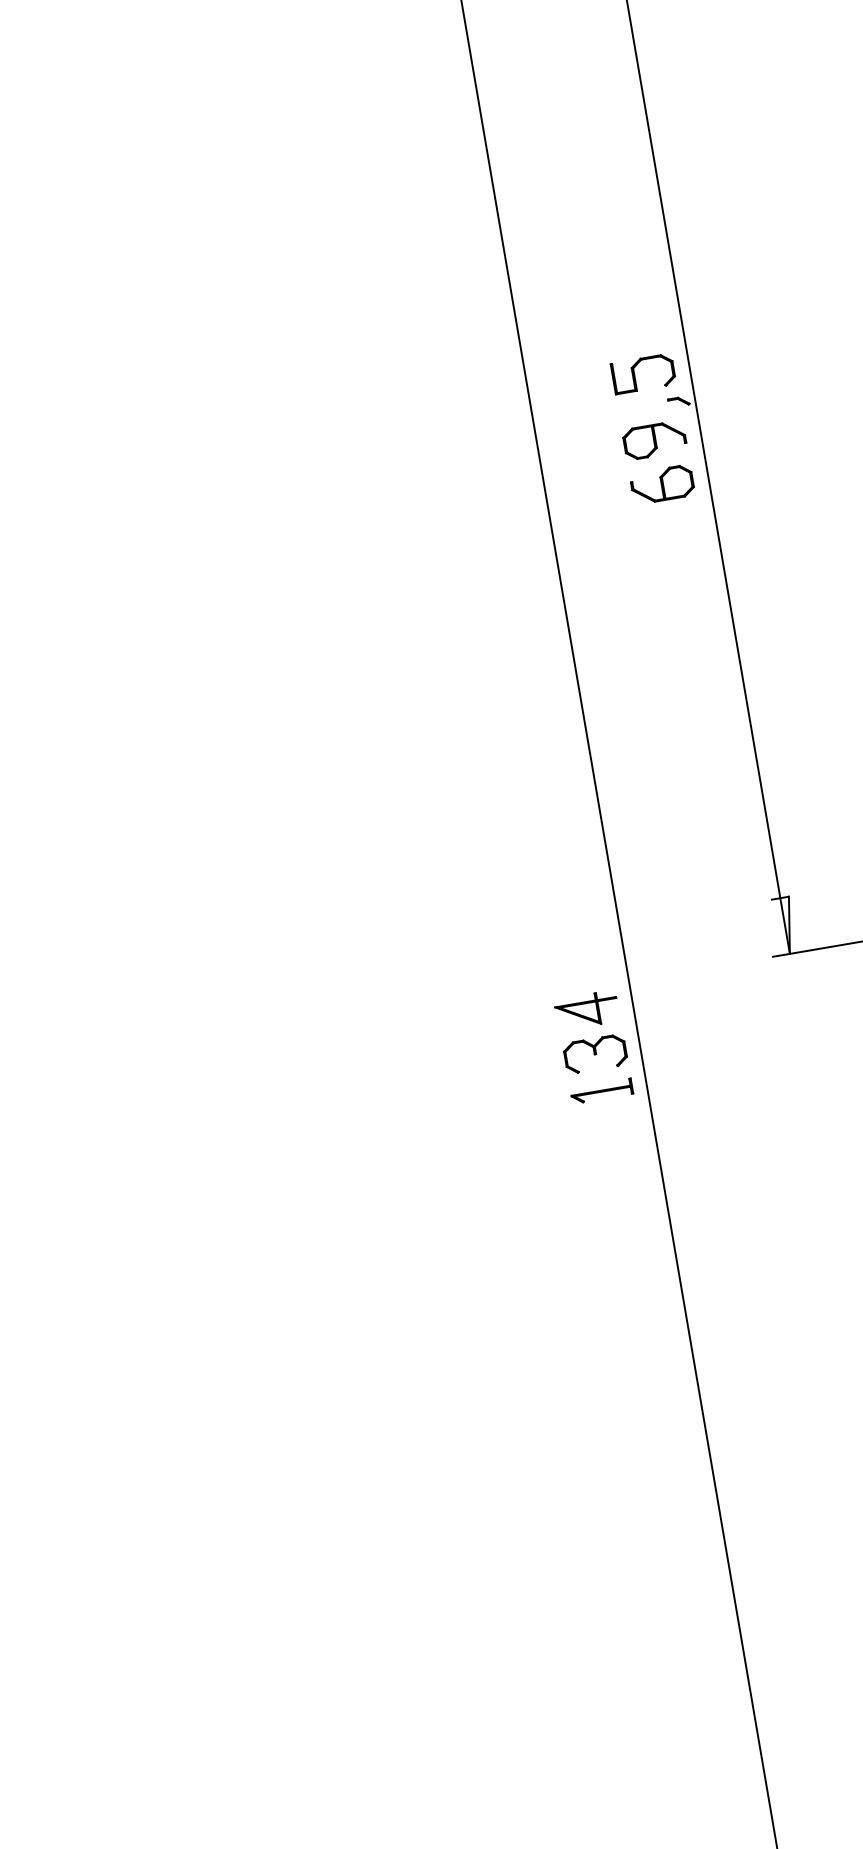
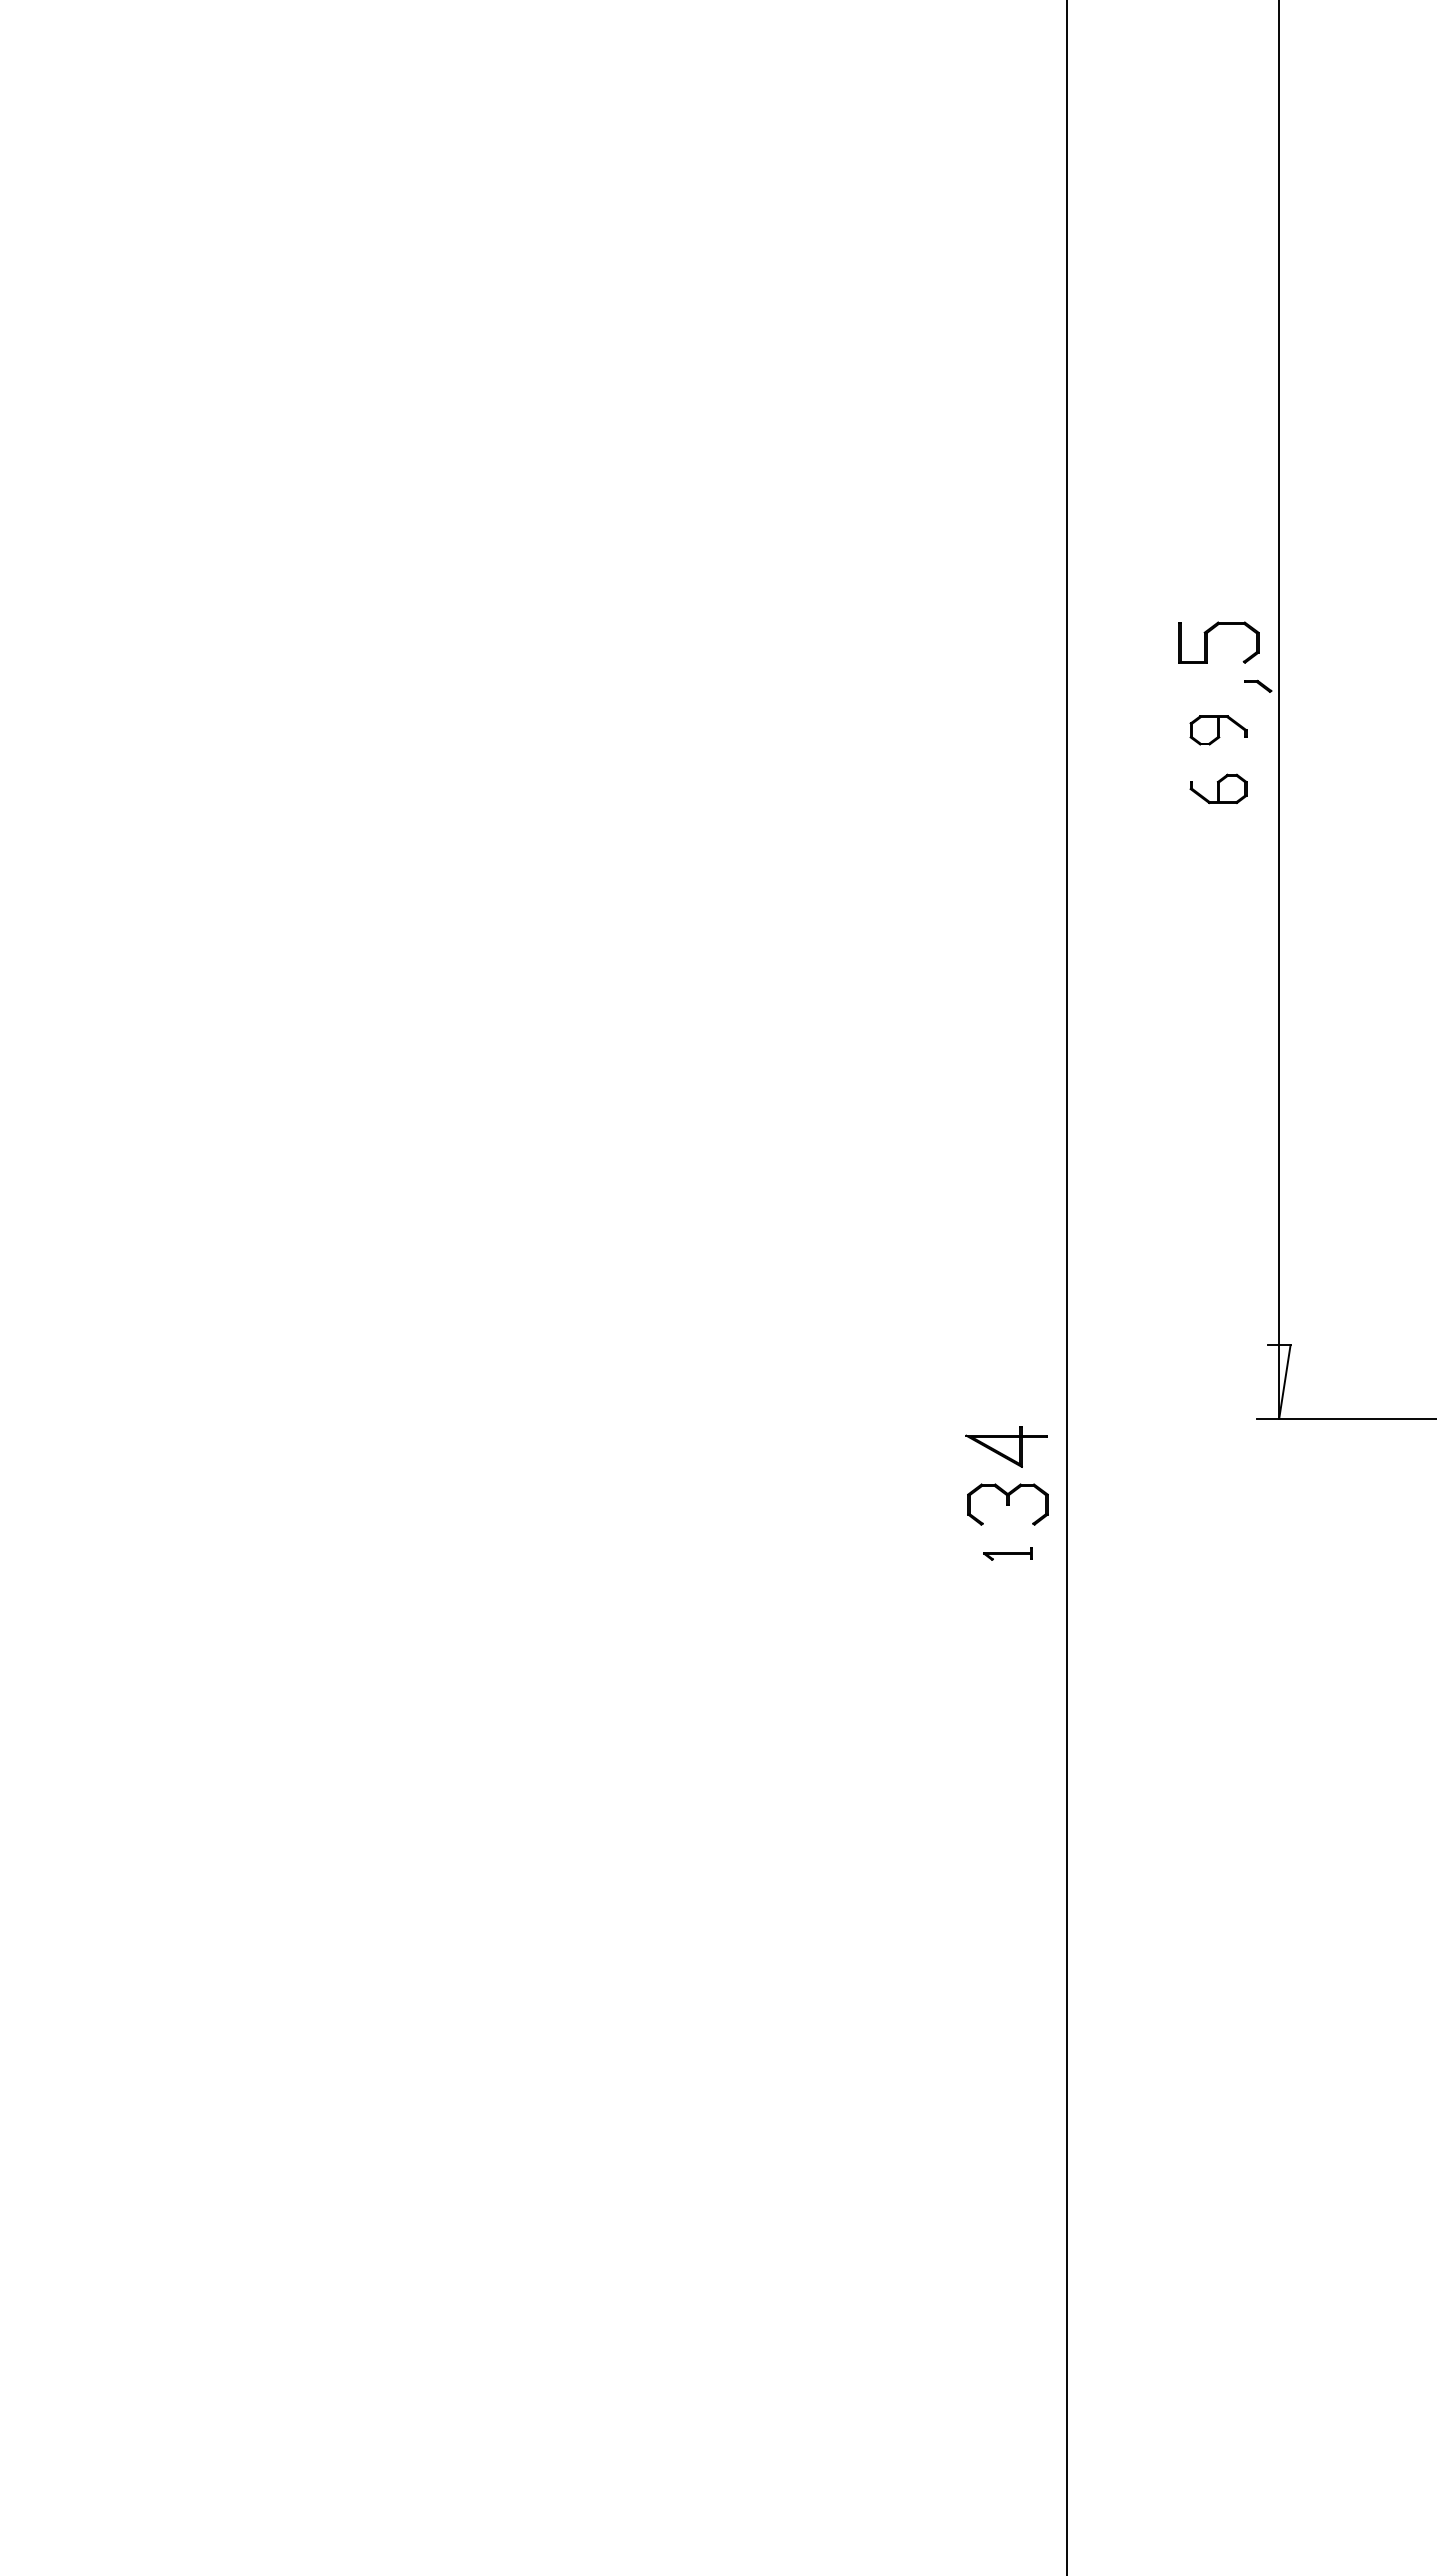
part: (654, 440) -> (1218, 730), size x0.7
part: (662, 484) -> (1218, 788), size x0.7
part: (601, 1091) -> (1007, 1553), size x0.6

